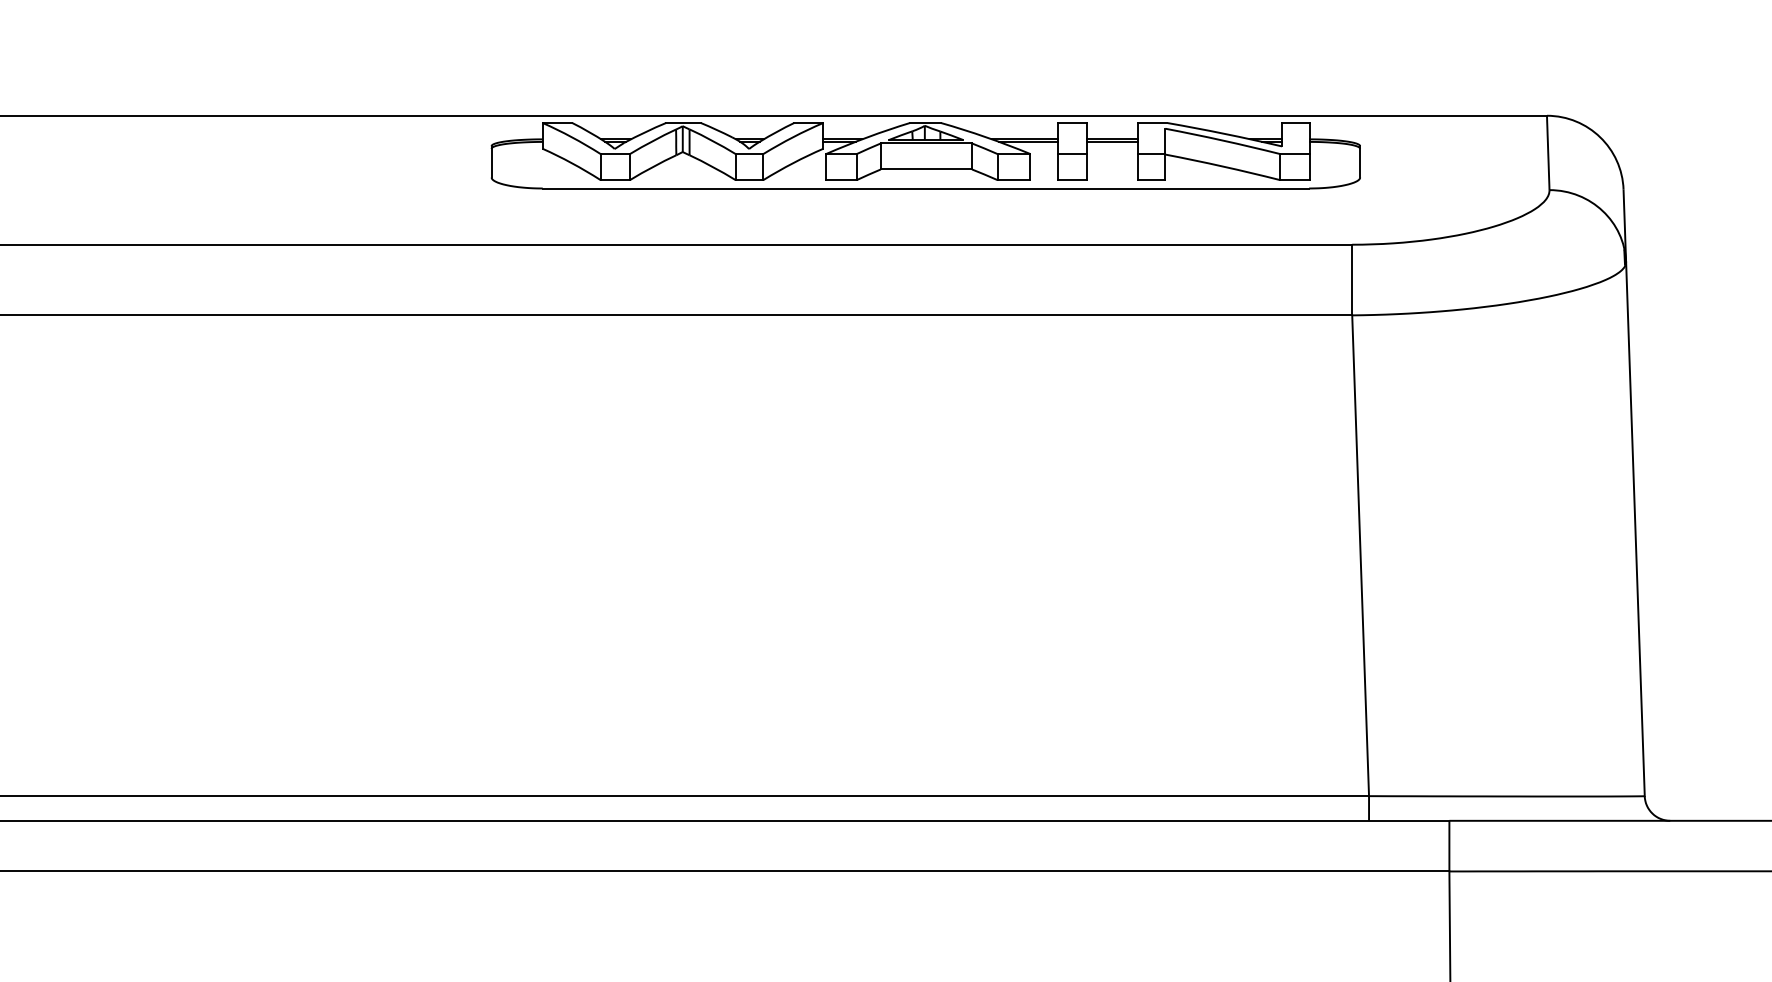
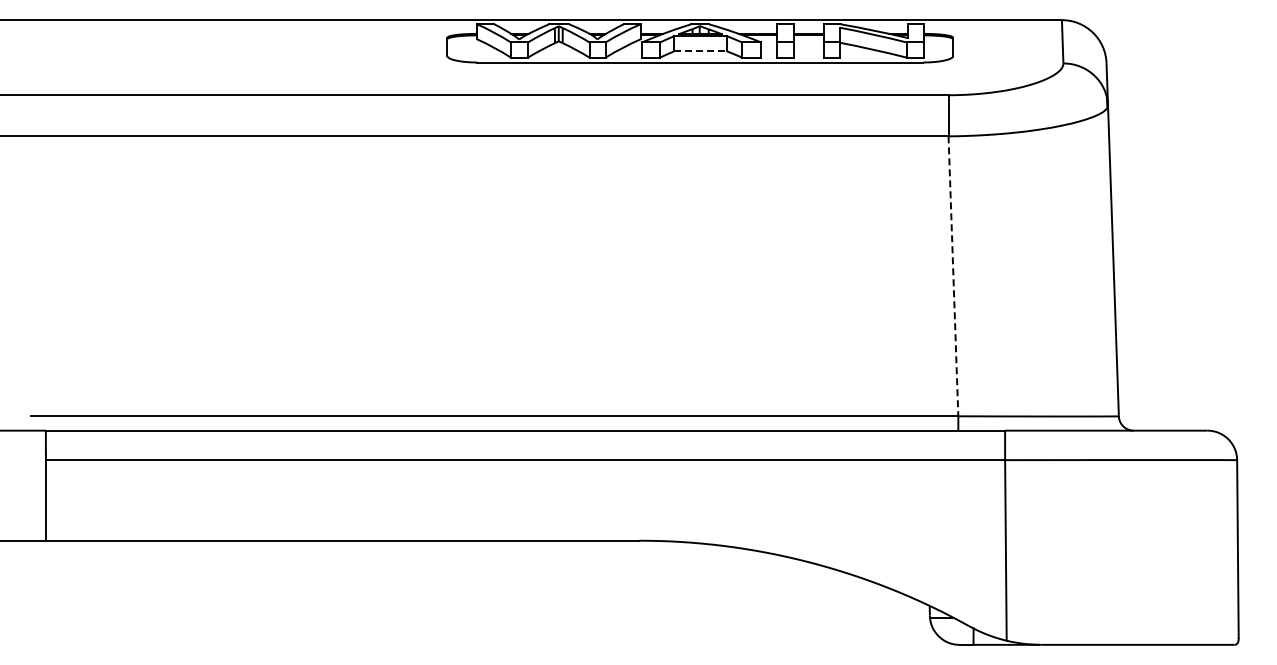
line: (926, 169) -> (700, 51), solid -> dashed
line: (1360, 556) -> (953, 276), solid -> dashed

